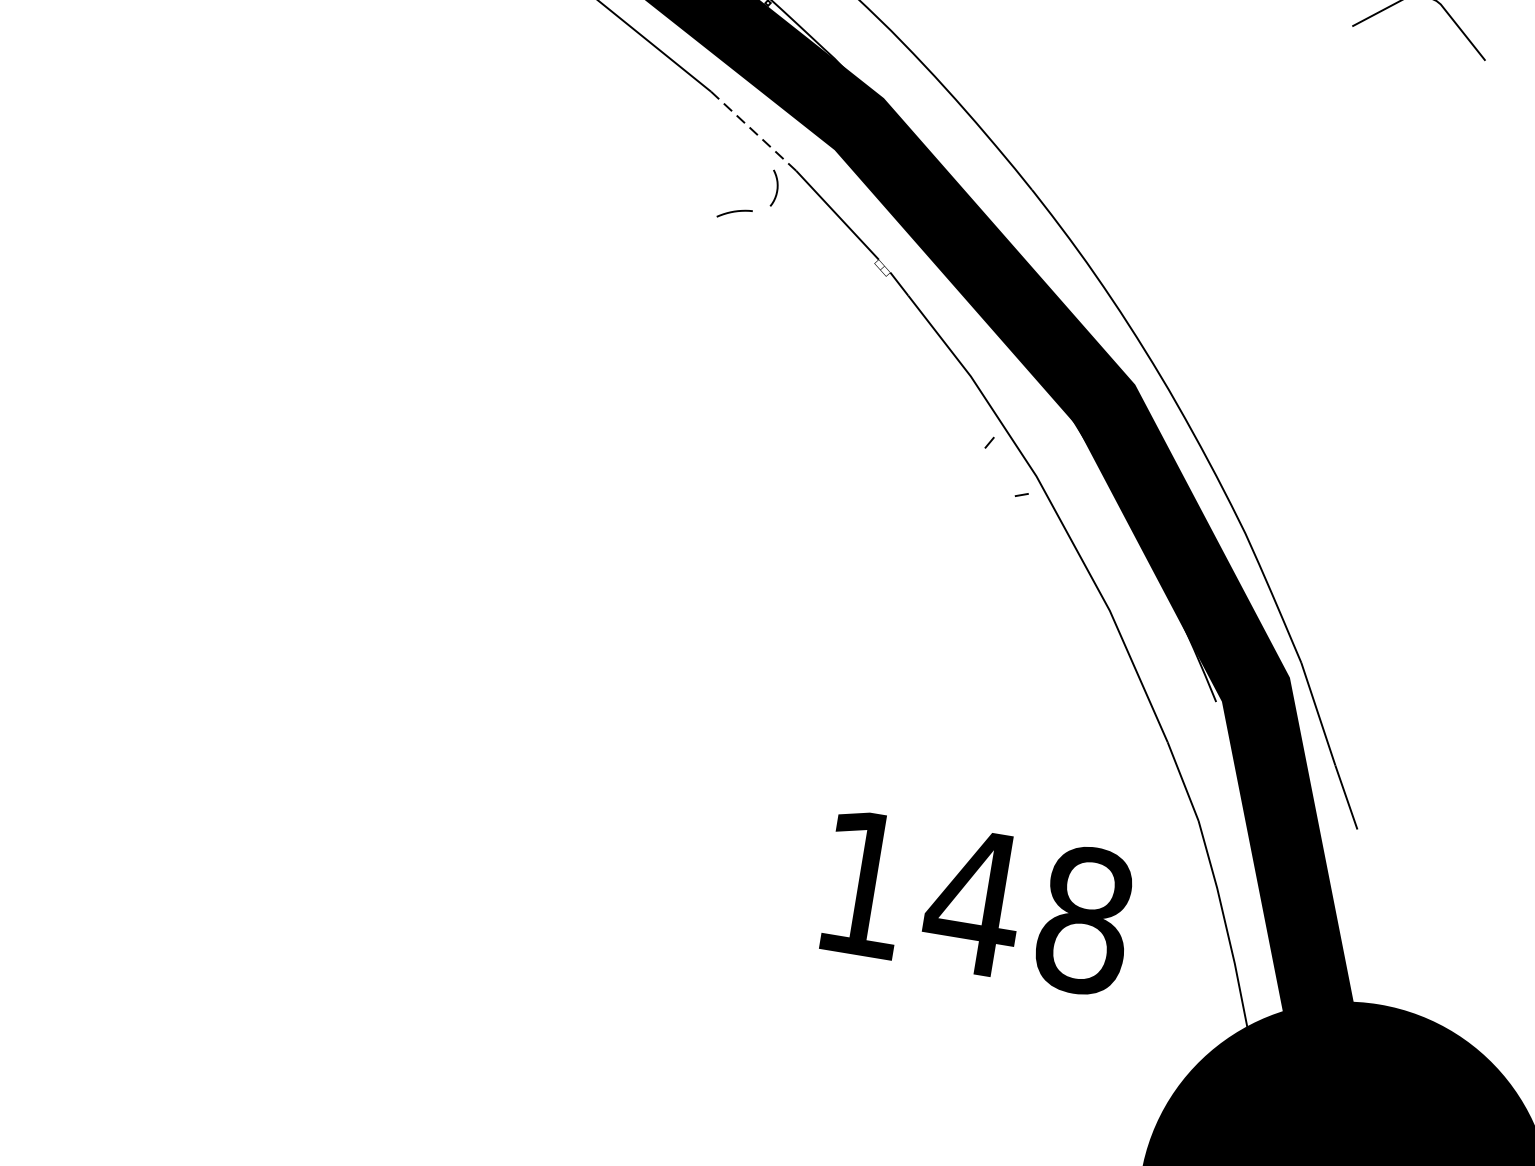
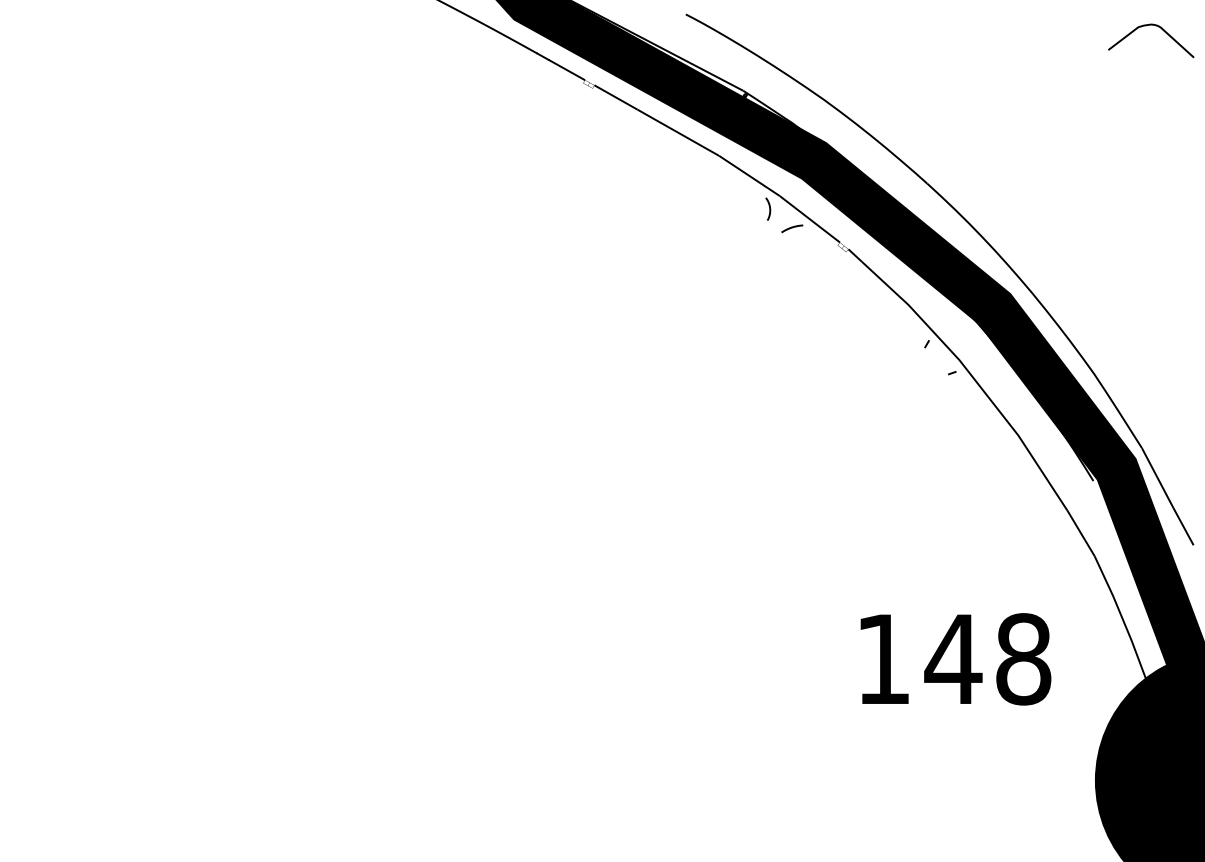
line: (753, 132) -> (749, 176), dashed -> solid
curve: (735, 213) -> (792, 228), moved
text: (977, 903) -> (955, 659), moved

